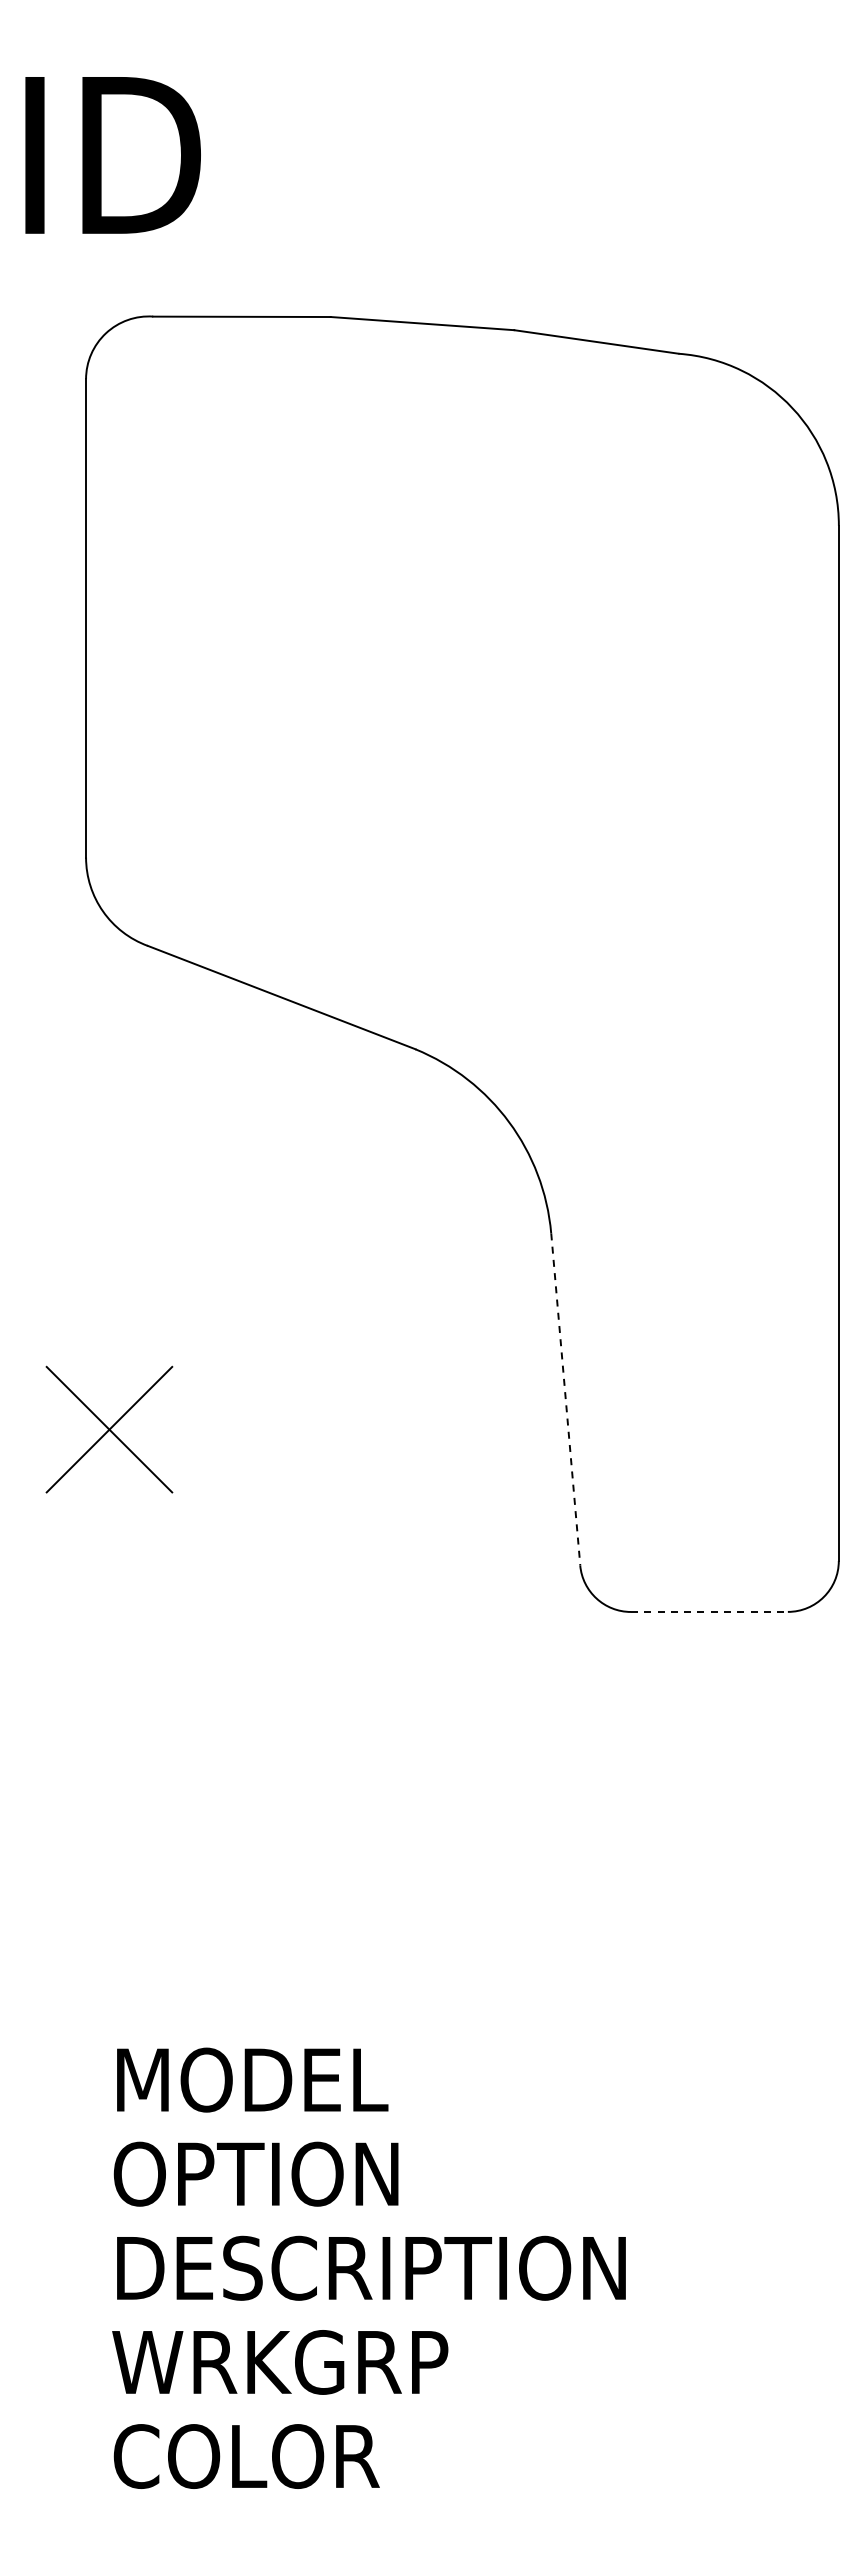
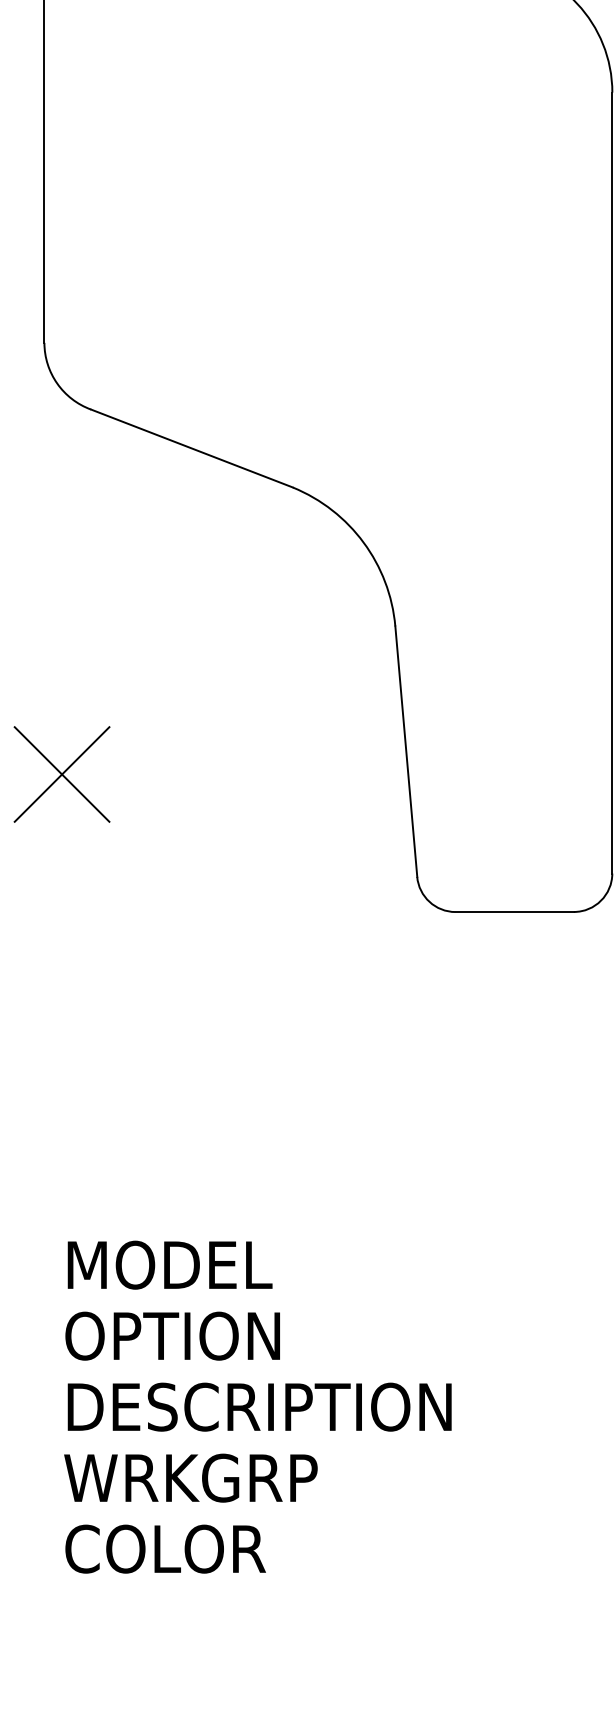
line: (565, 1399) -> (406, 751), dashed -> solid
line: (709, 1611) -> (514, 911), dashed -> solid

